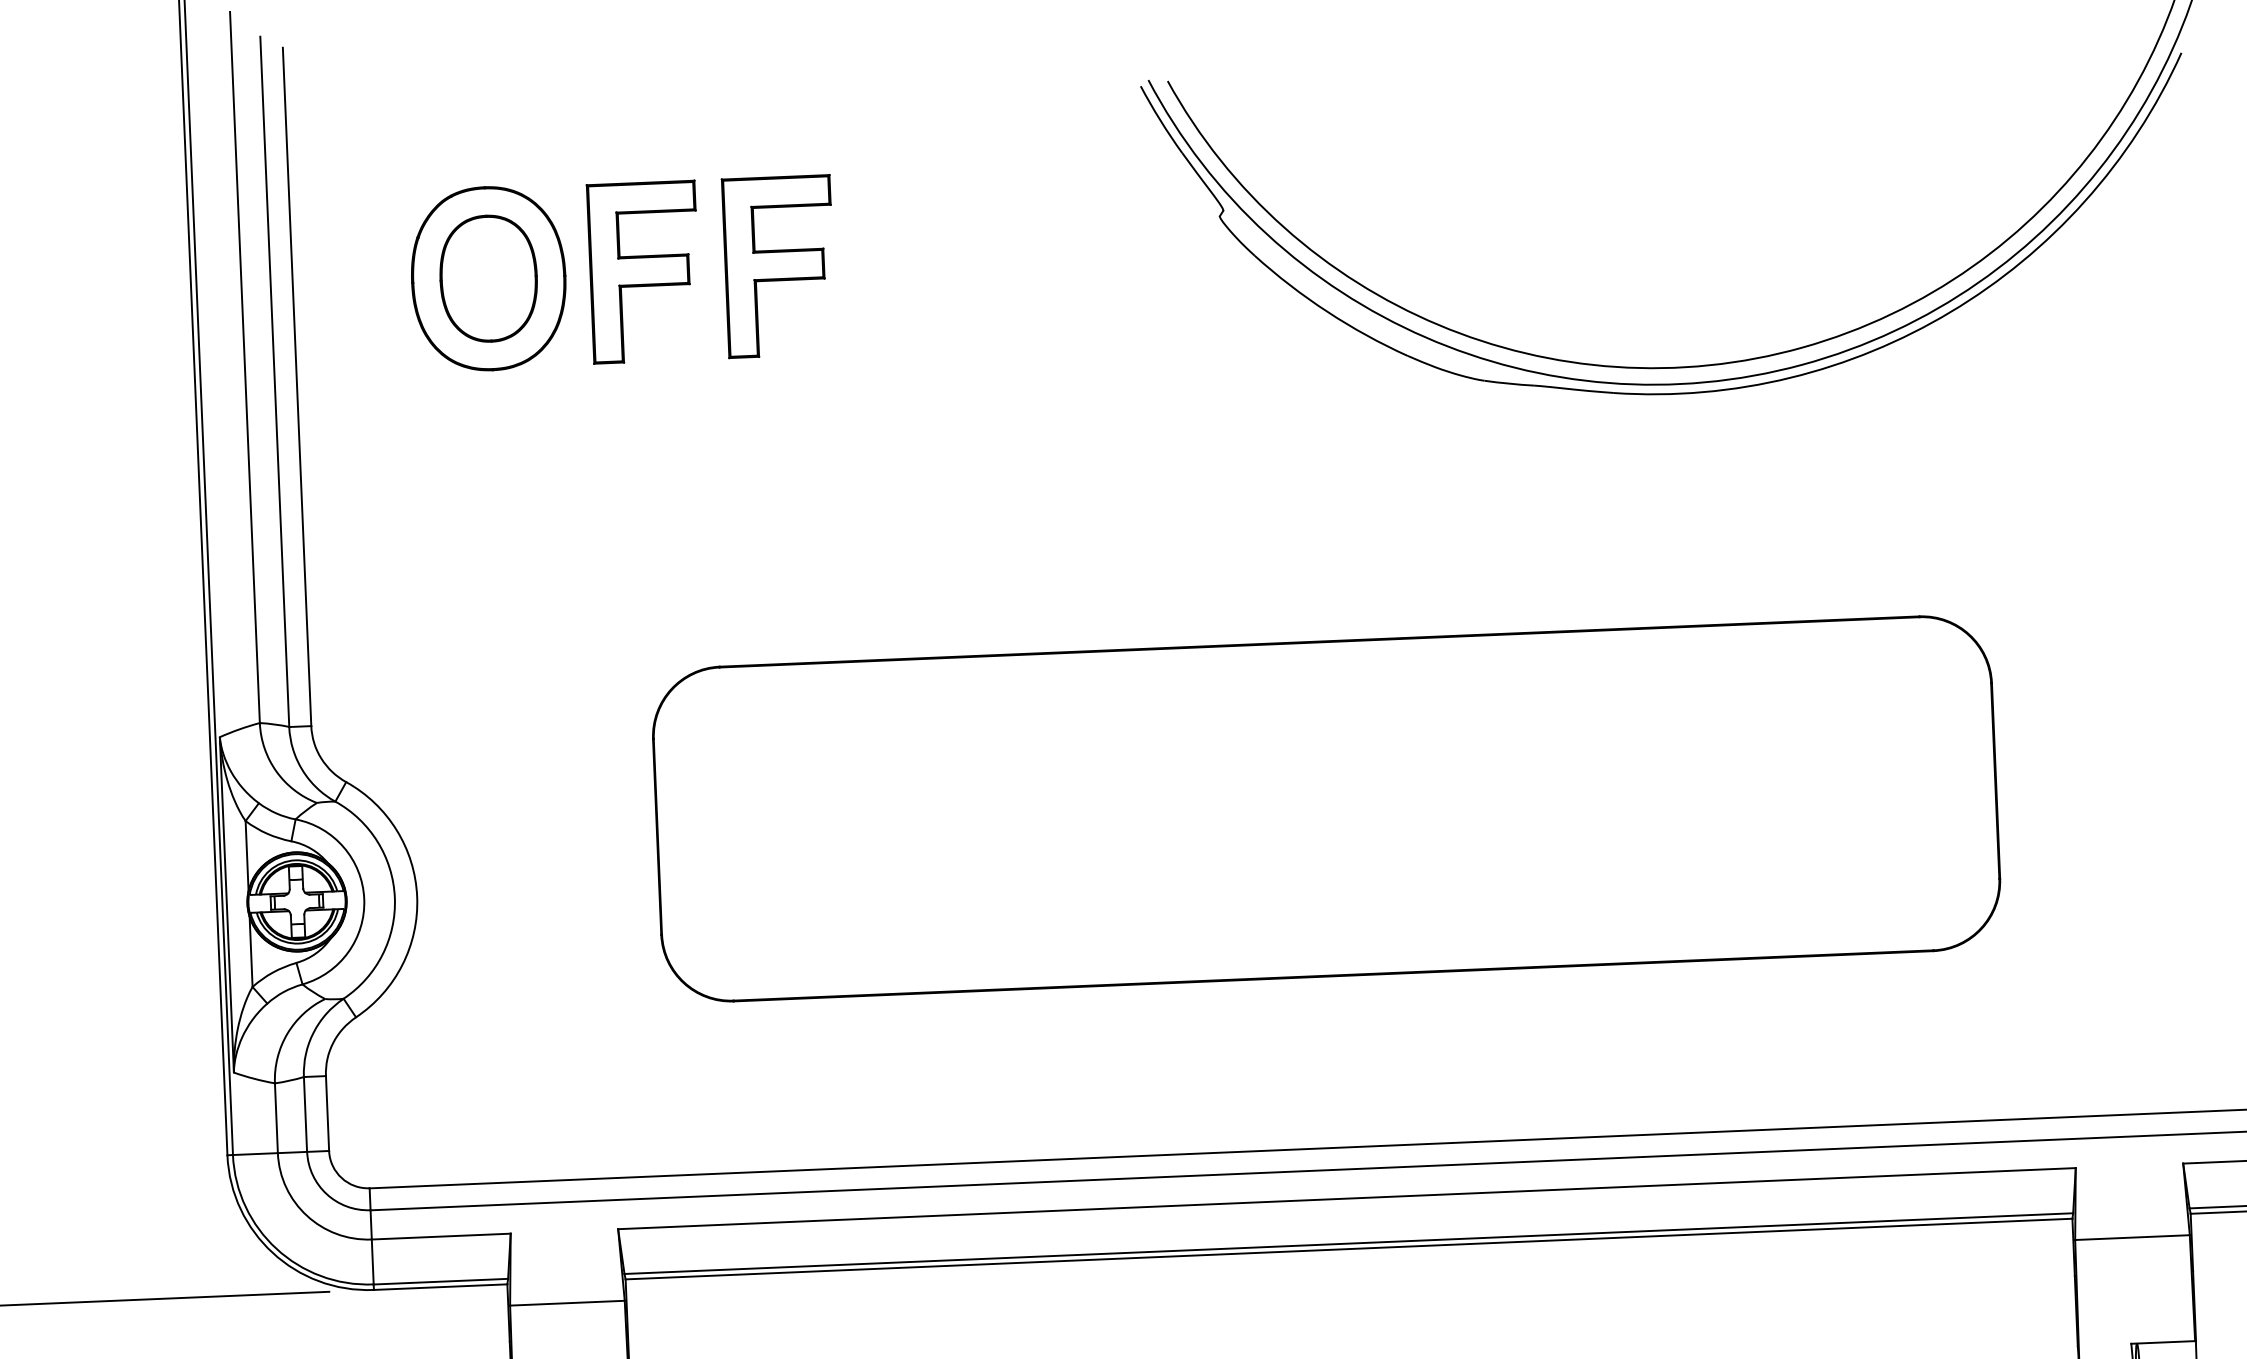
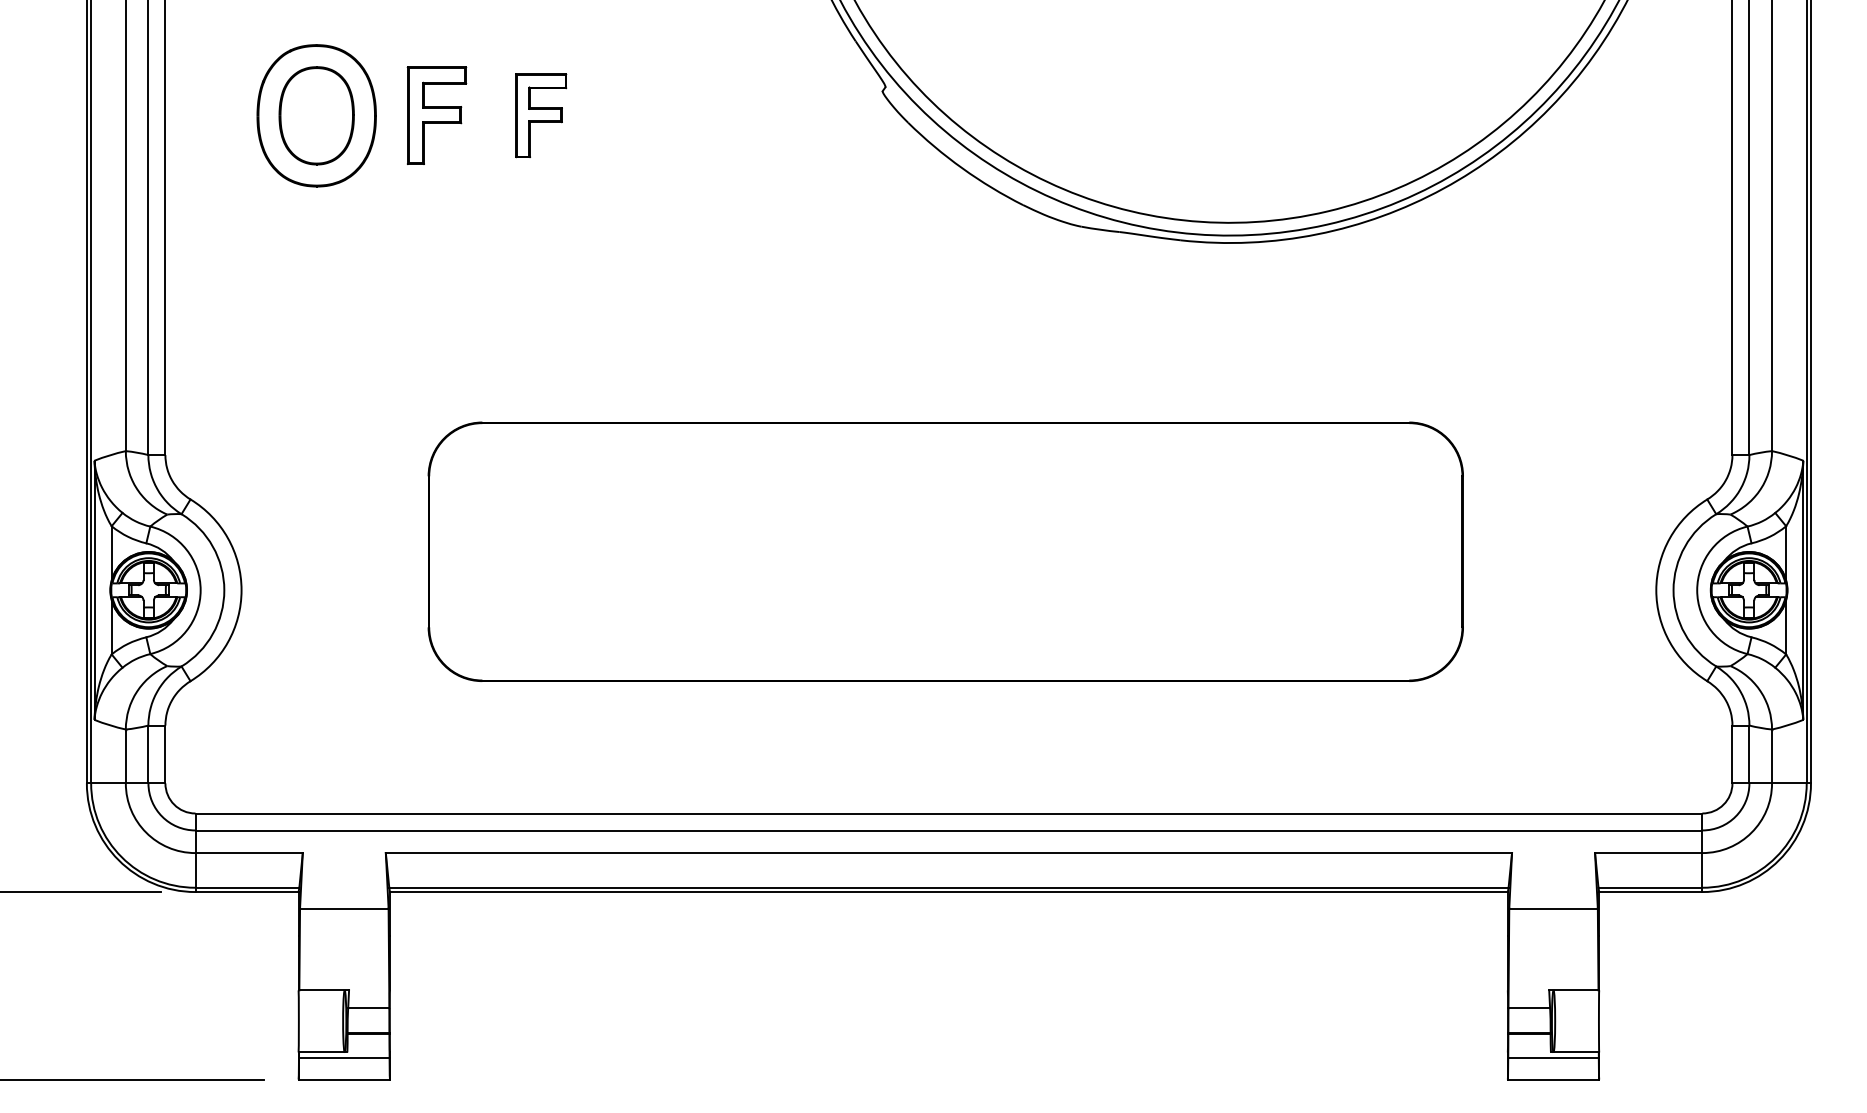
part: (778, 266) -> (540, 115), size x0.6
part: (643, 271) -> (436, 115), size x0.7

